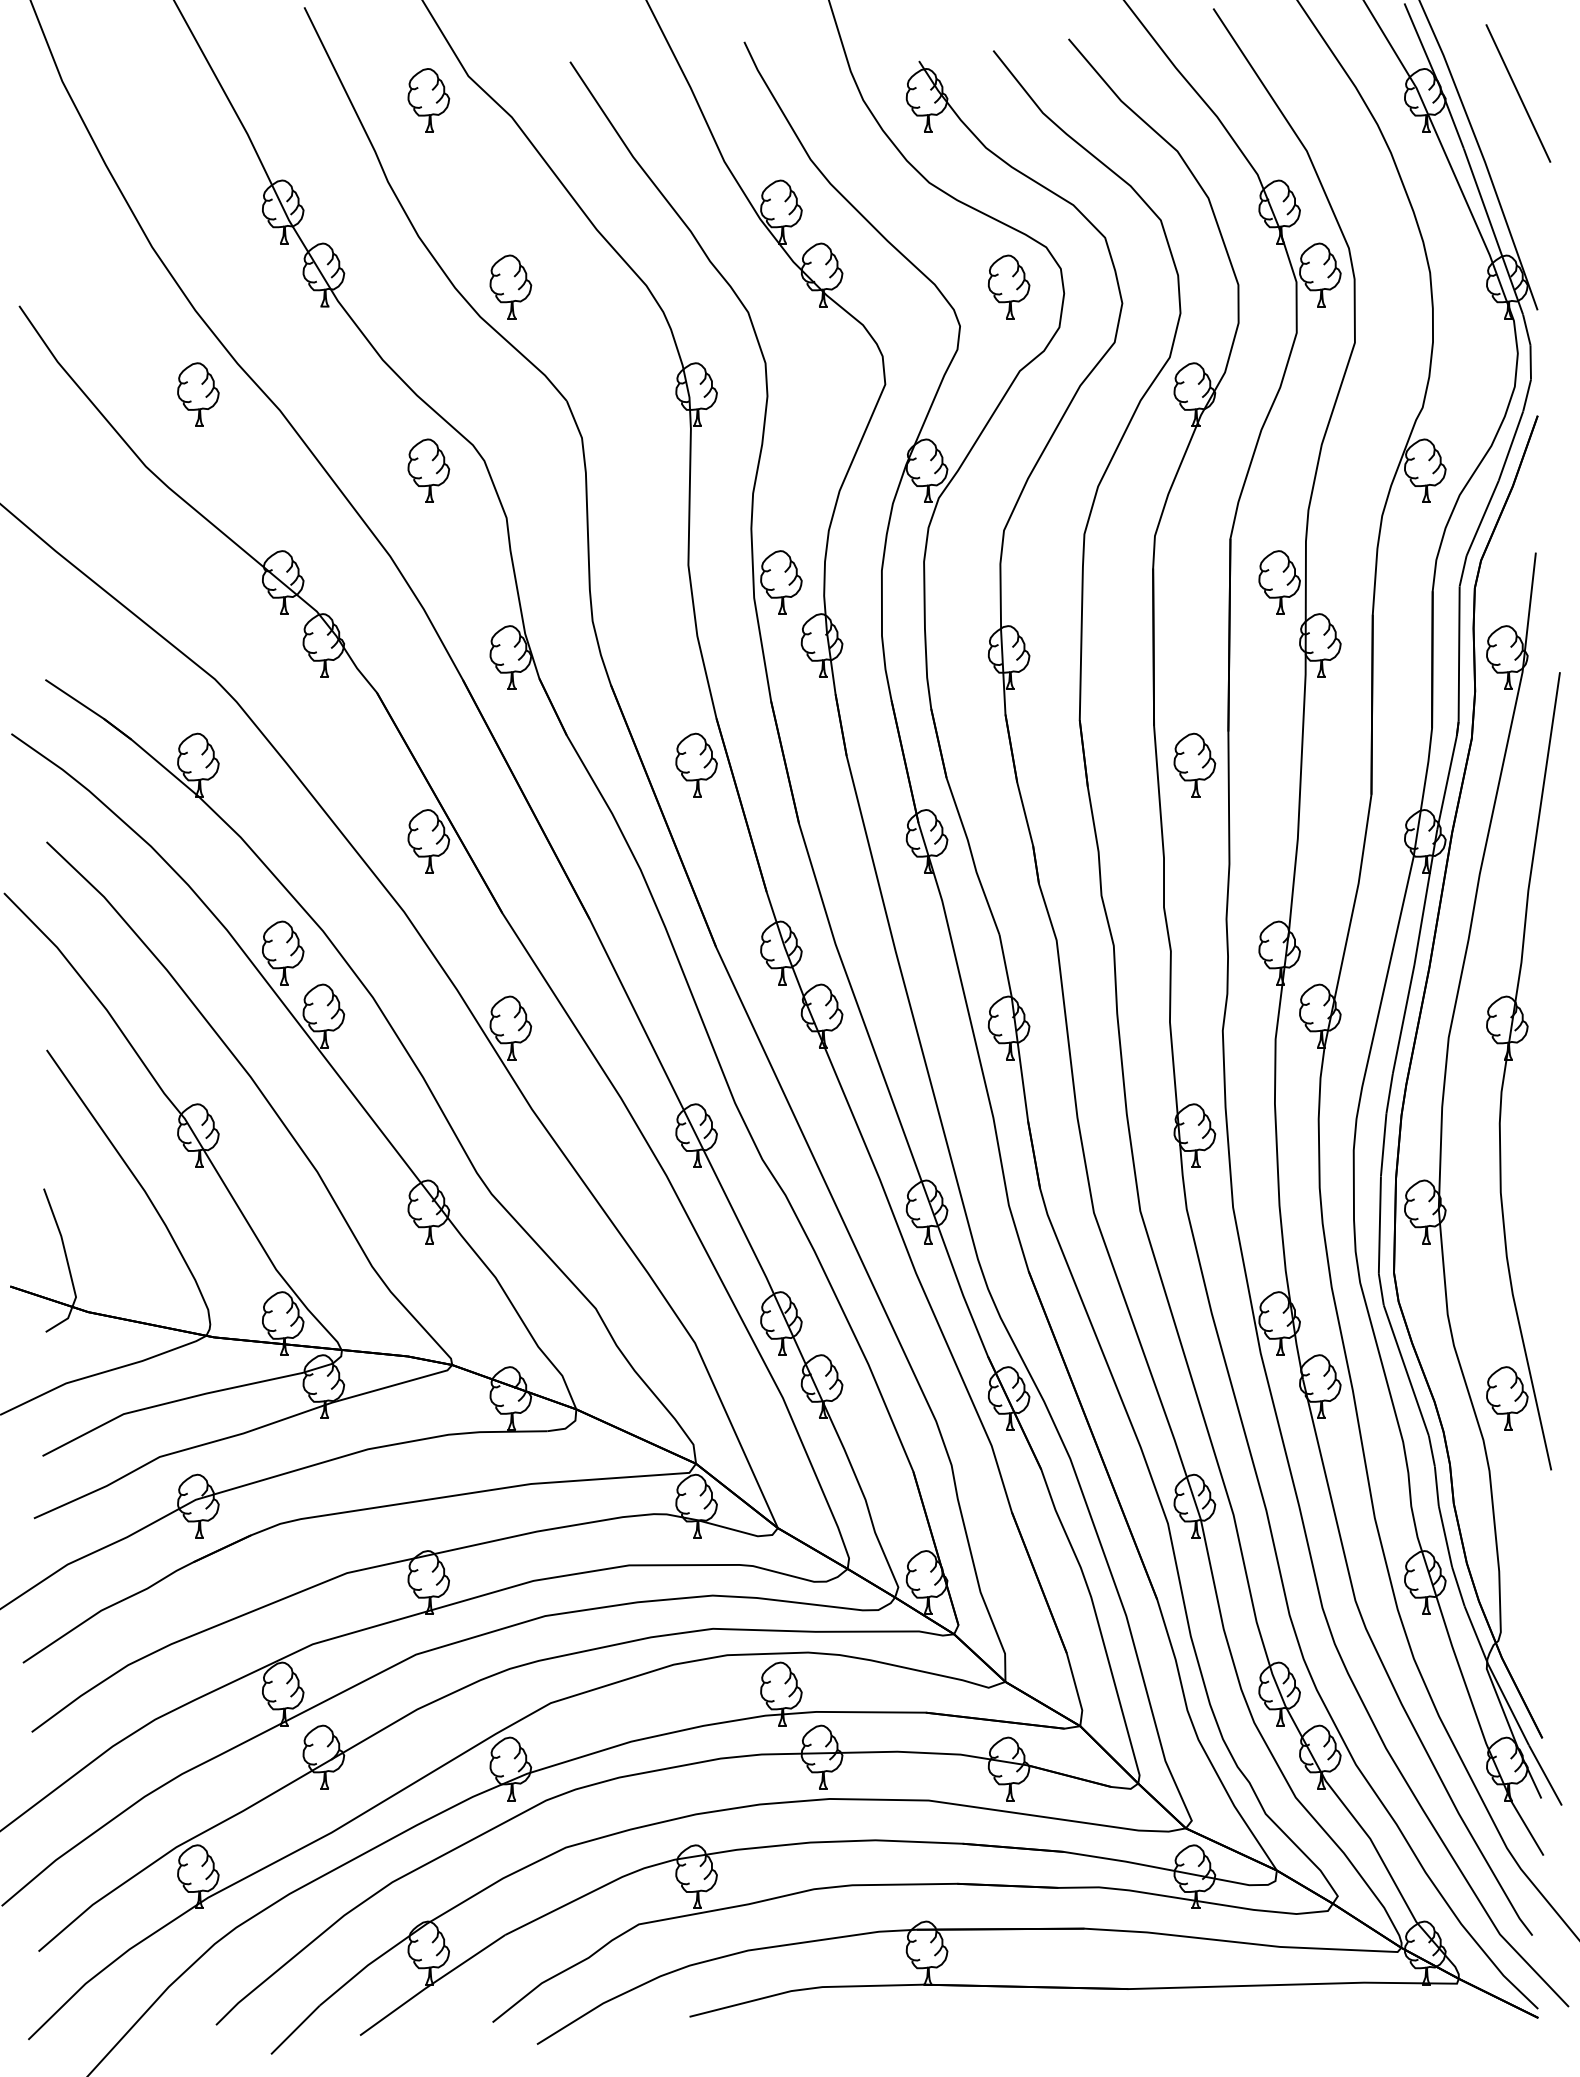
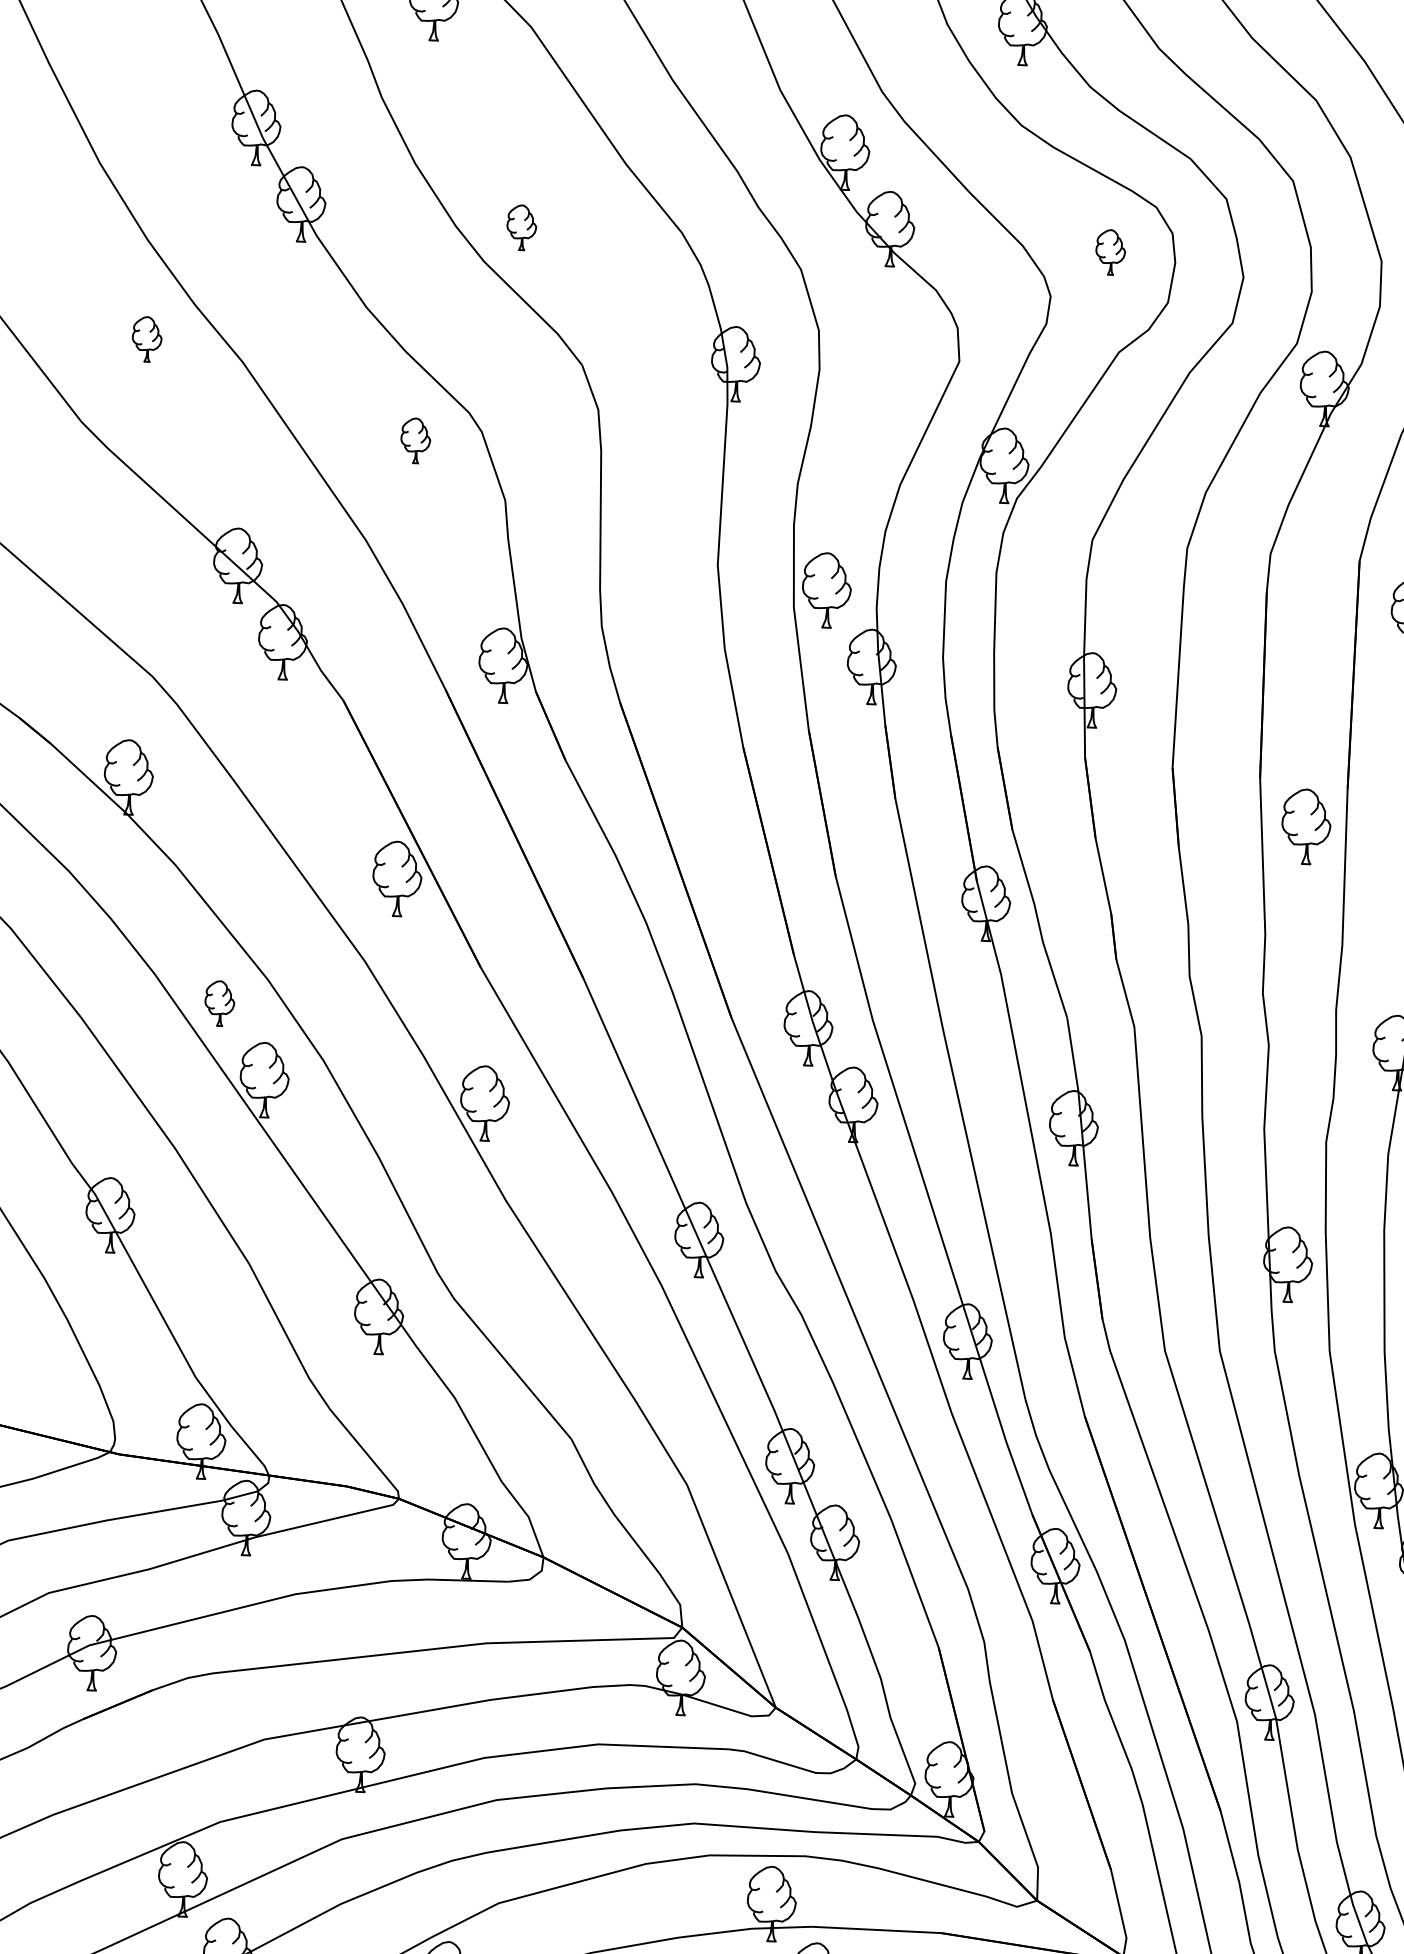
part: (510, 286) -> (521, 227), size x0.6
part: (1009, 286) -> (1111, 251), size x0.6
part: (198, 394) -> (147, 339), size x0.6
part: (428, 470) -> (415, 440), size x0.6
part: (696, 764) -> (717, 801), removed
part: (283, 952) -> (220, 1002), size x0.6

